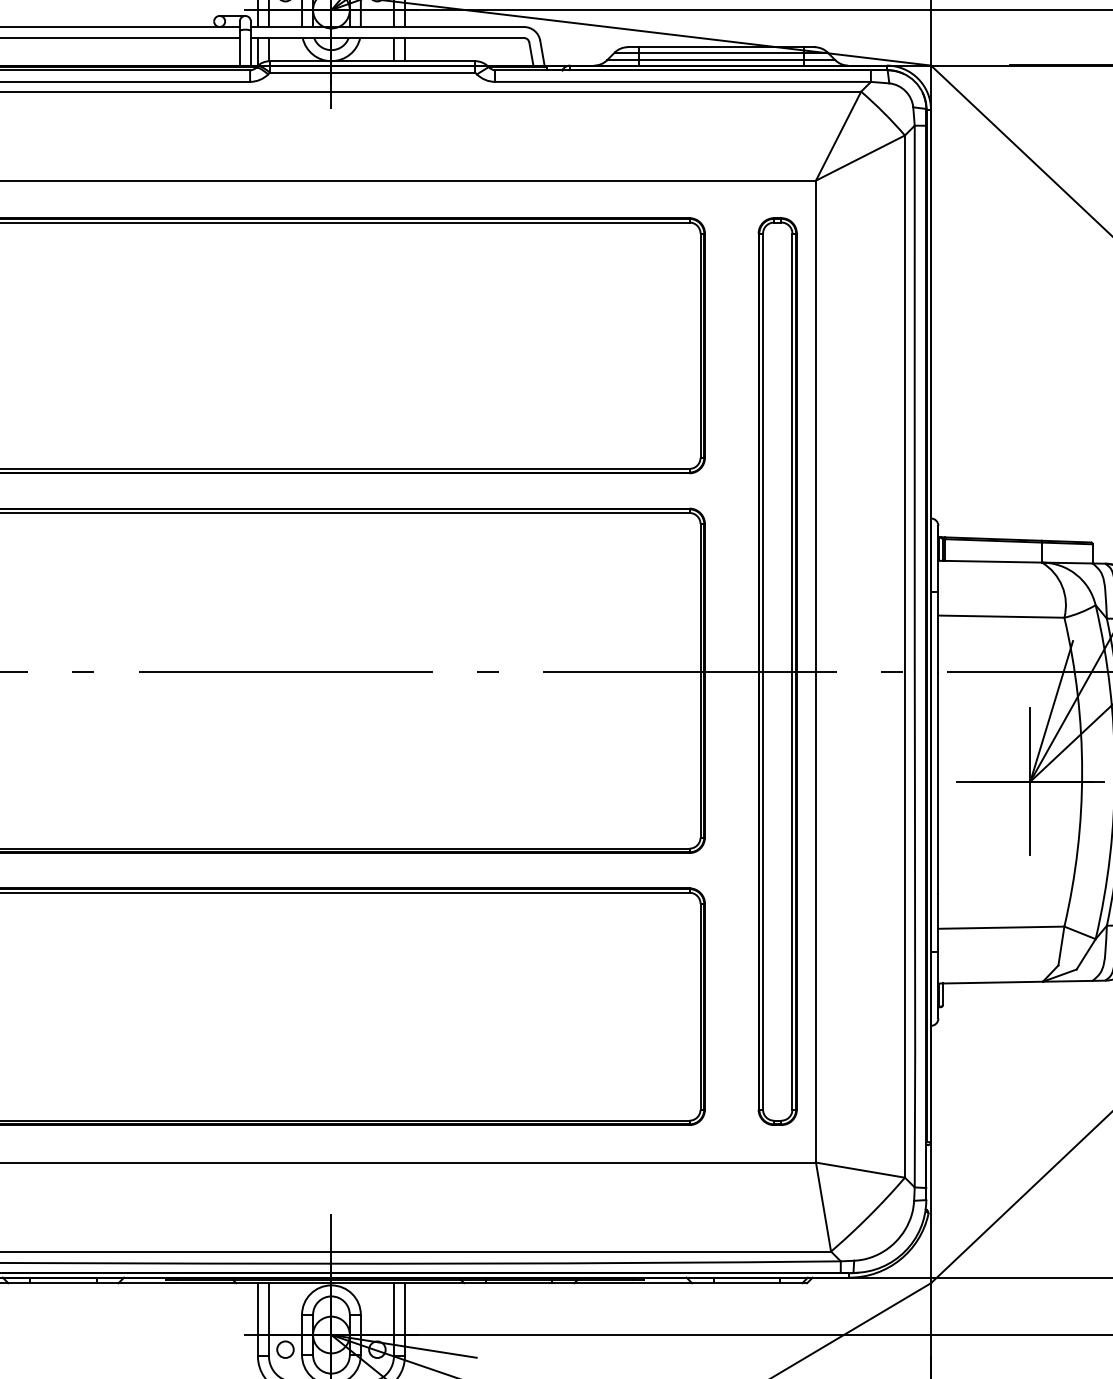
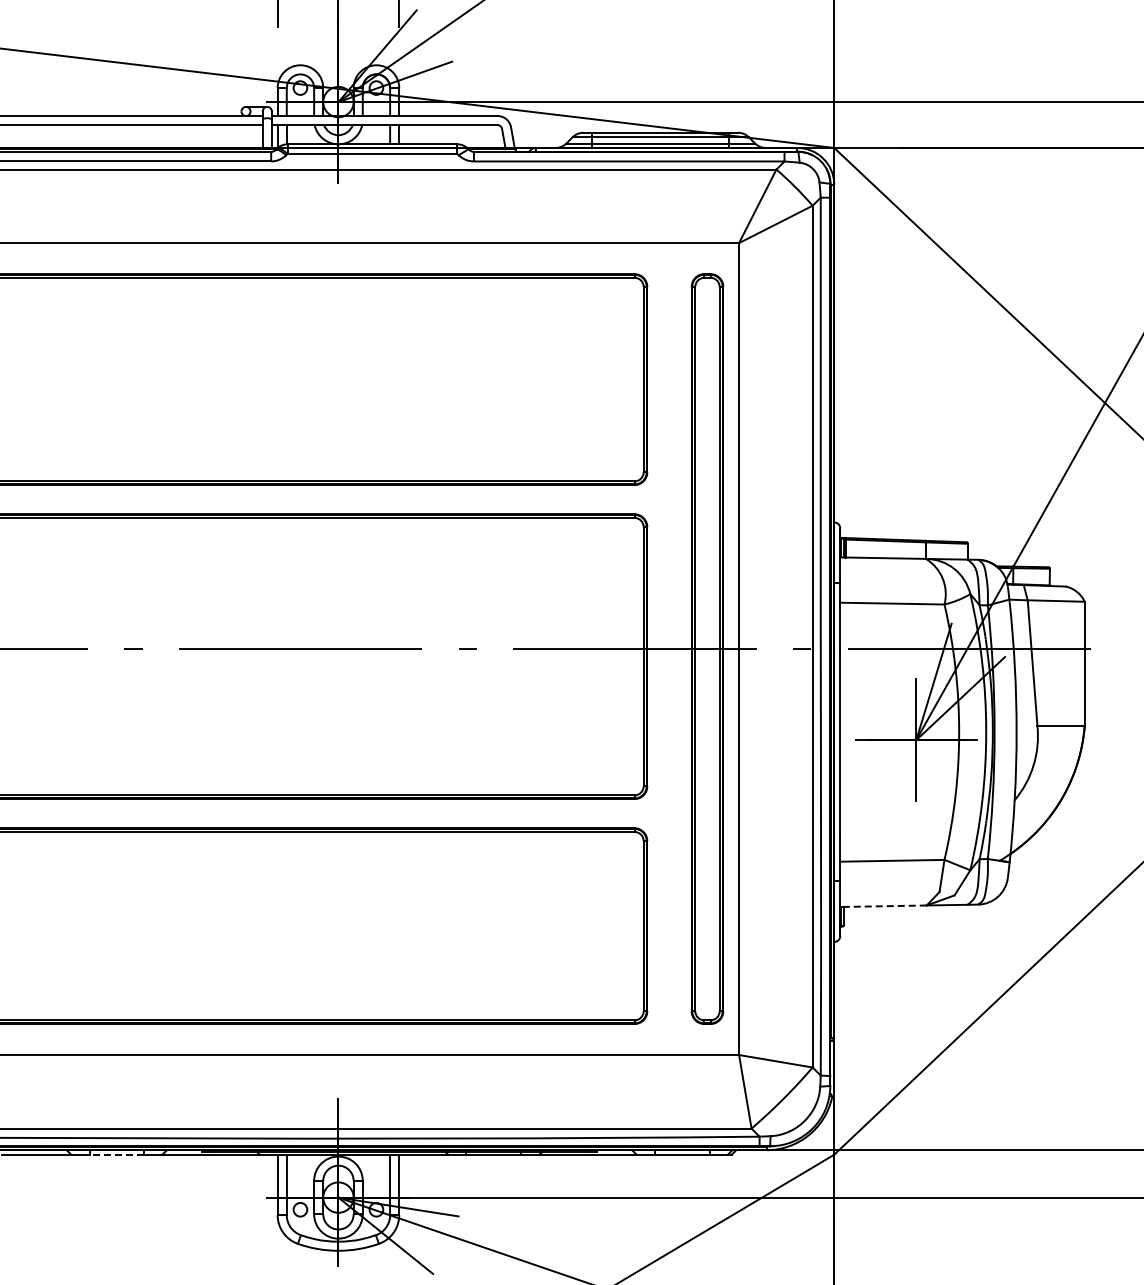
line: (991, 982) -> (884, 906), solid -> dashed
line: (63, 1282) -> (116, 1154), solid -> dashed

